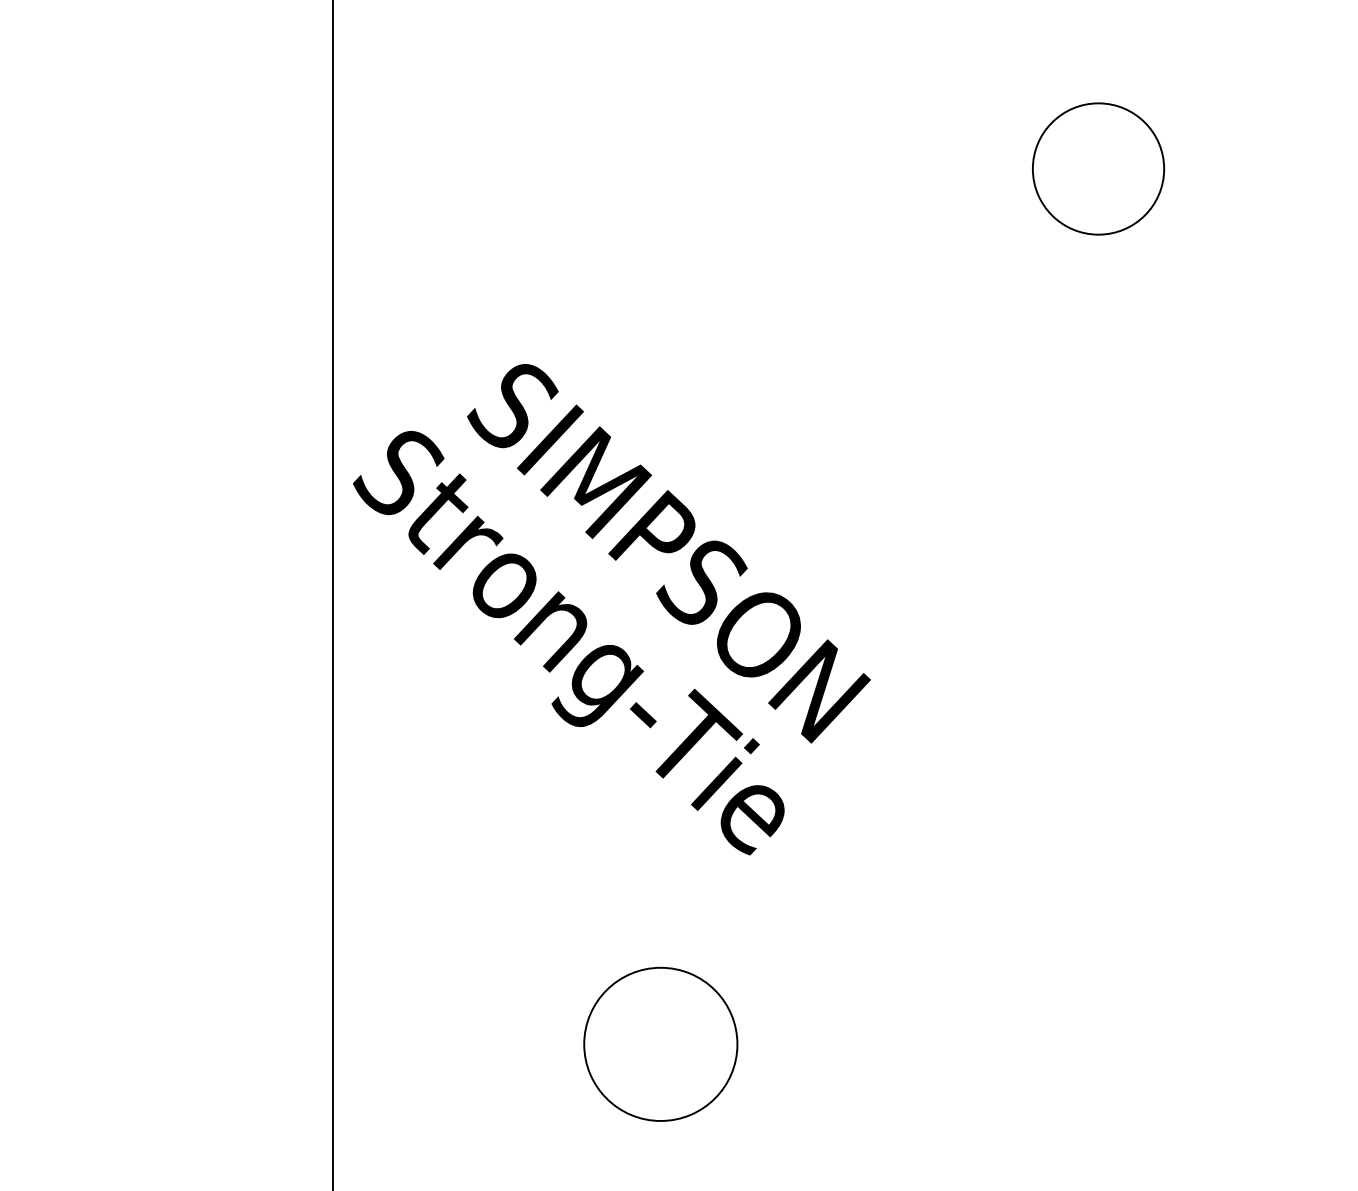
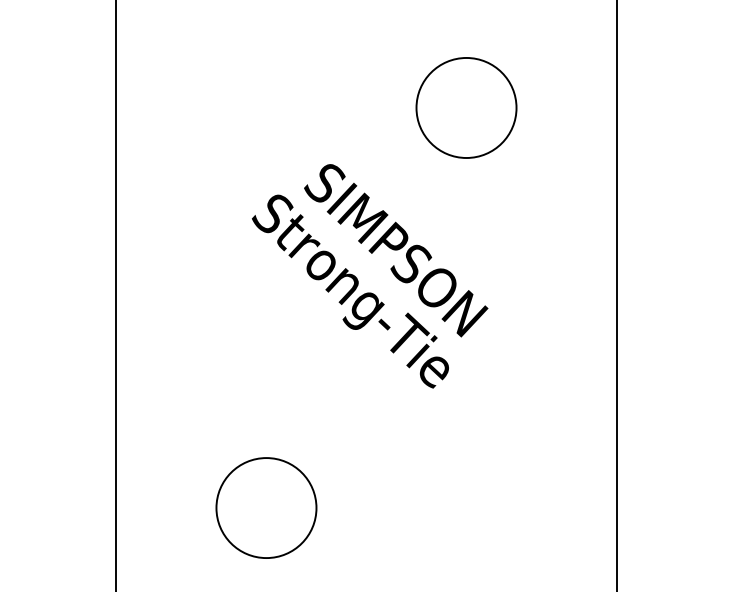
circle: (1098, 167) -> (466, 107), size x1.67
text: (612, 609) -> (370, 276), moved
circle: (660, 1043) -> (266, 507), size x1.43

